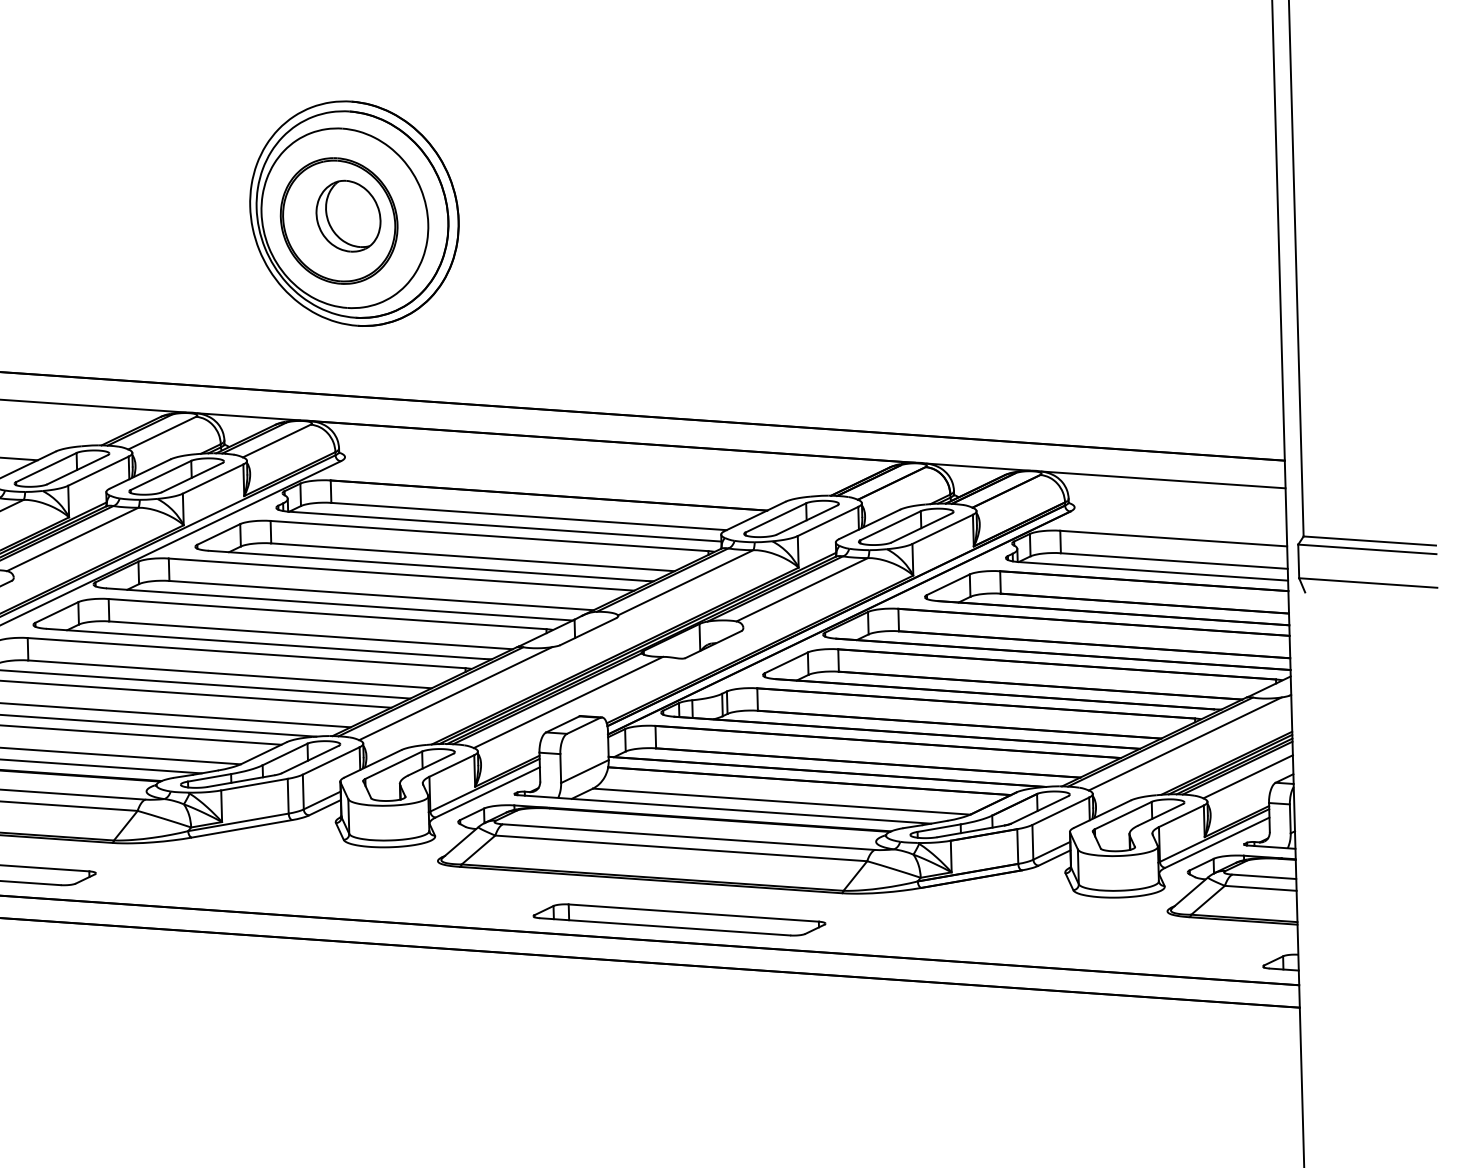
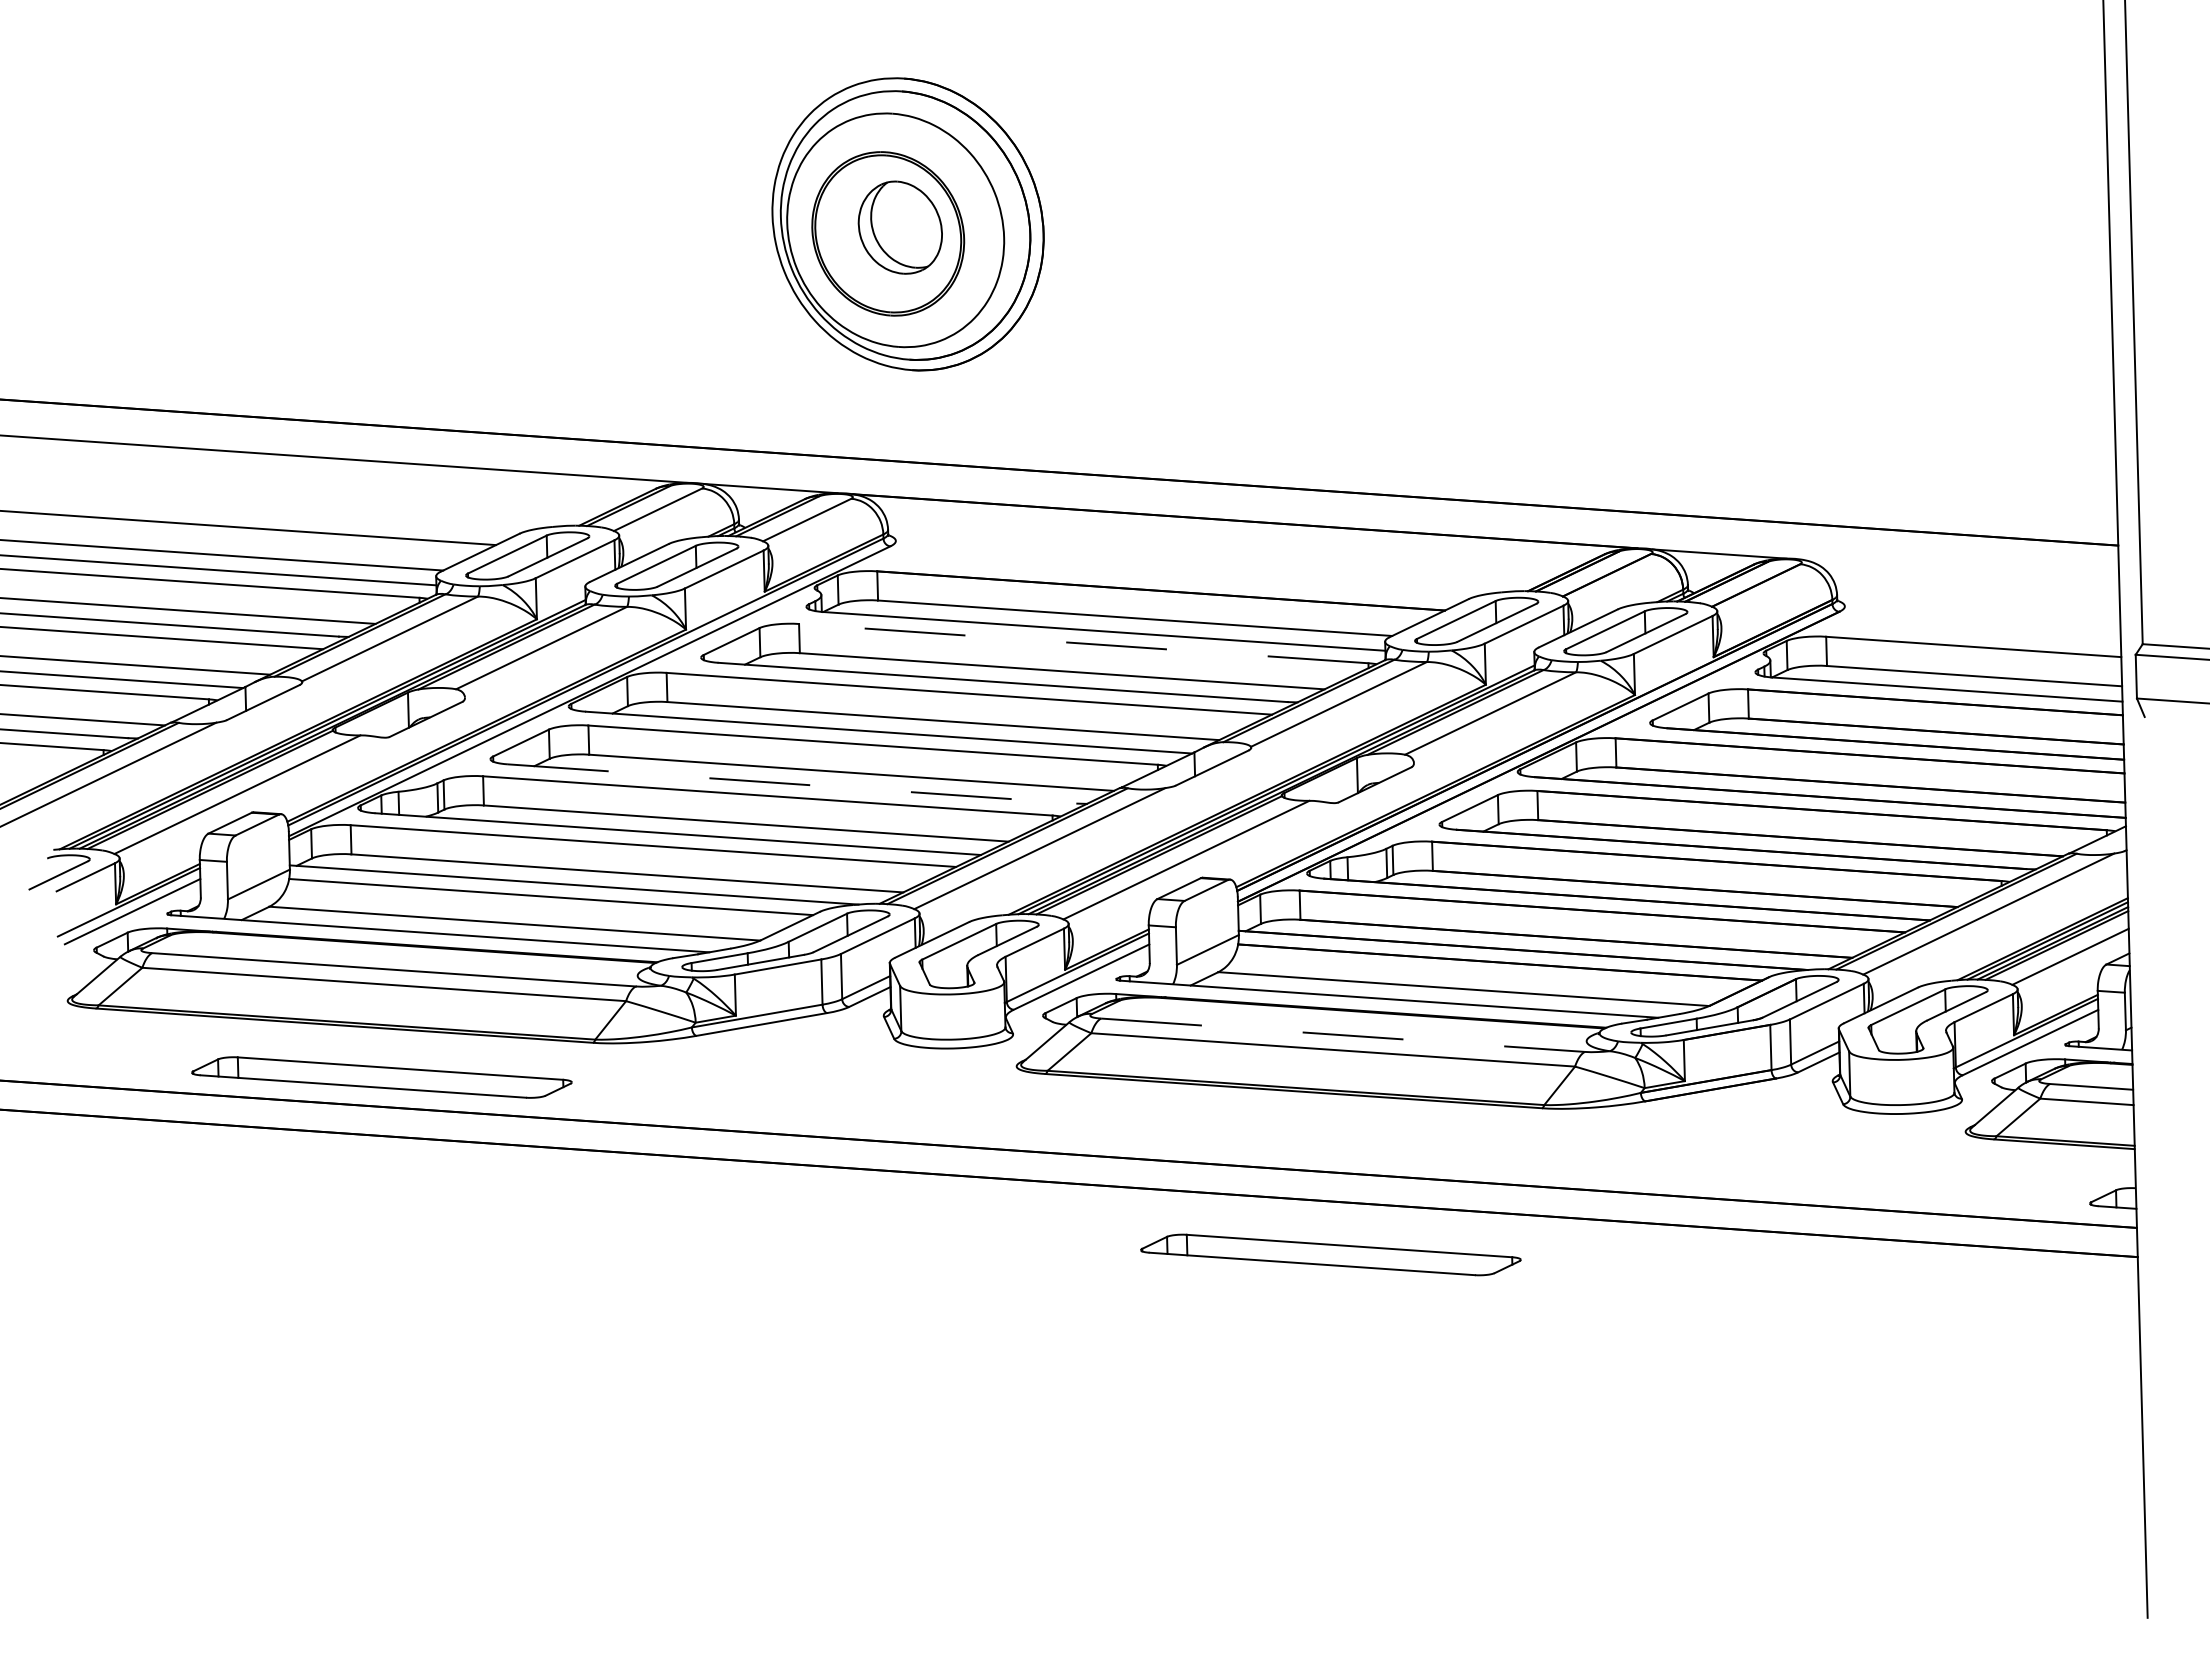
line: (1163, 479) -> (1960, 570), removed
line: (489, 535) -> (1083, 643), solid -> dashed
line: (266, 644) -> (793, 784), solid -> dashed
line: (689, 837) -> (1343, 1035), solid -> dashed
part: (679, 919) -> (1330, 1254), moved

